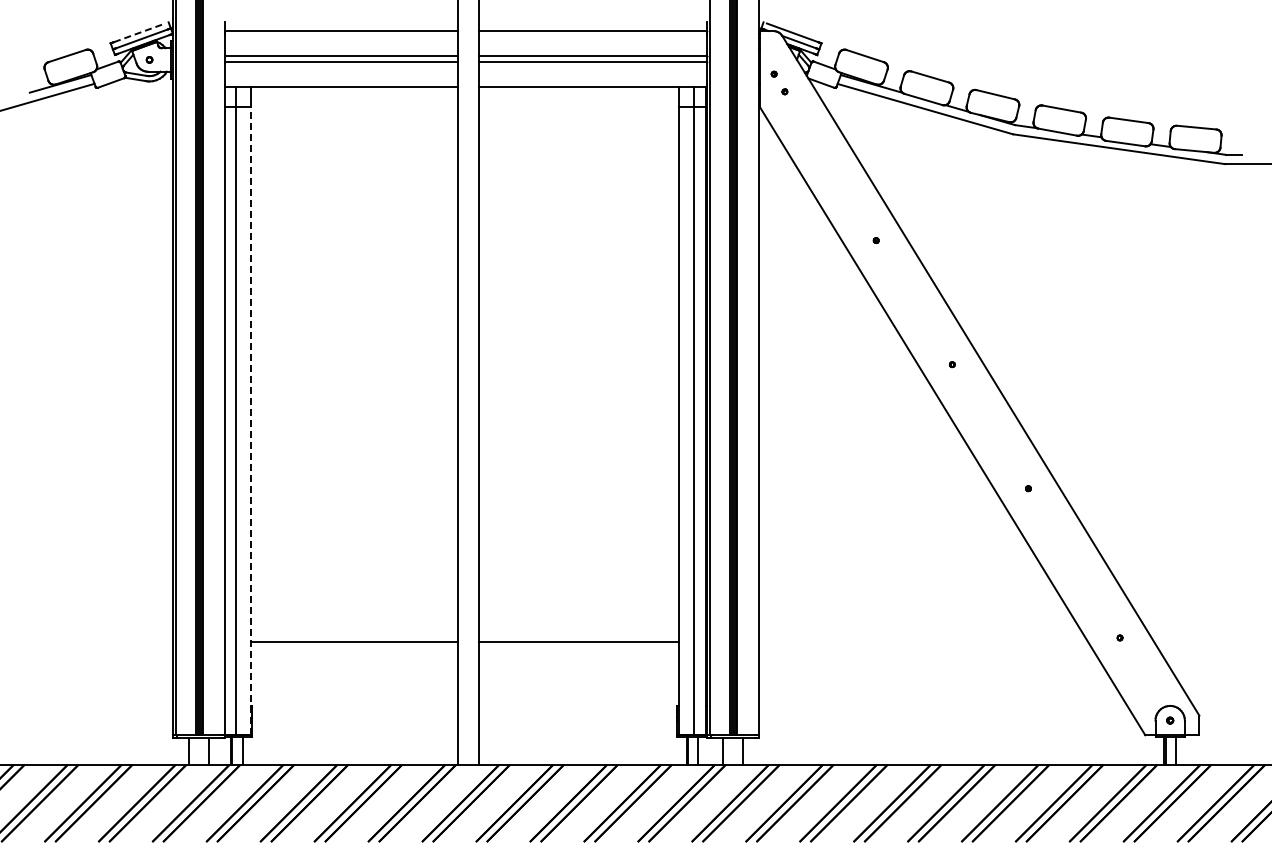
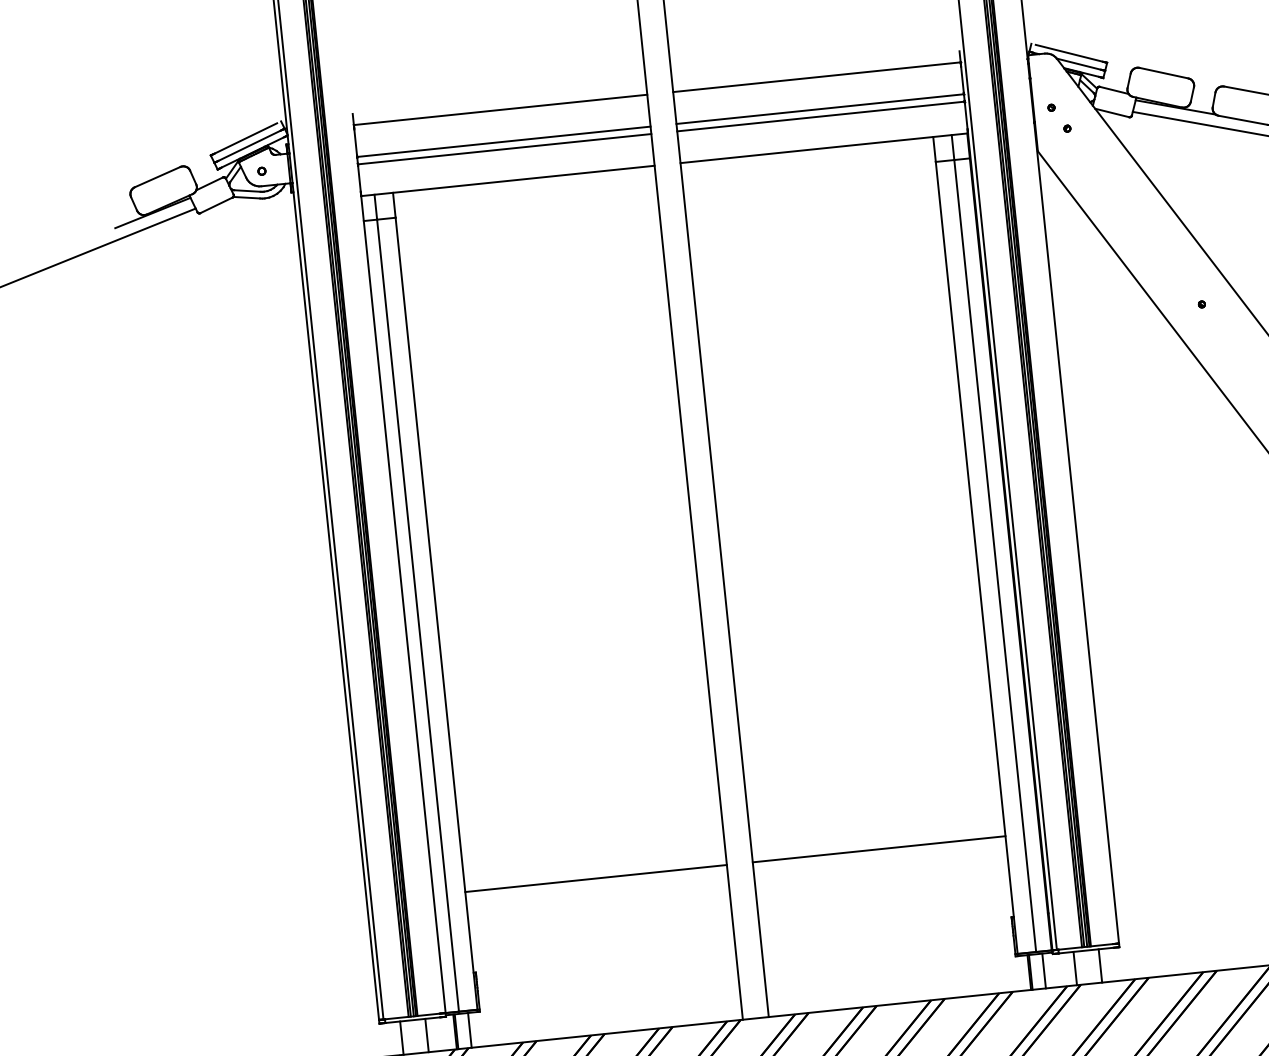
line: (140, 32) -> (246, 137), dashed -> solid
line: (250, 420) -> (436, 612), dashed -> solid

